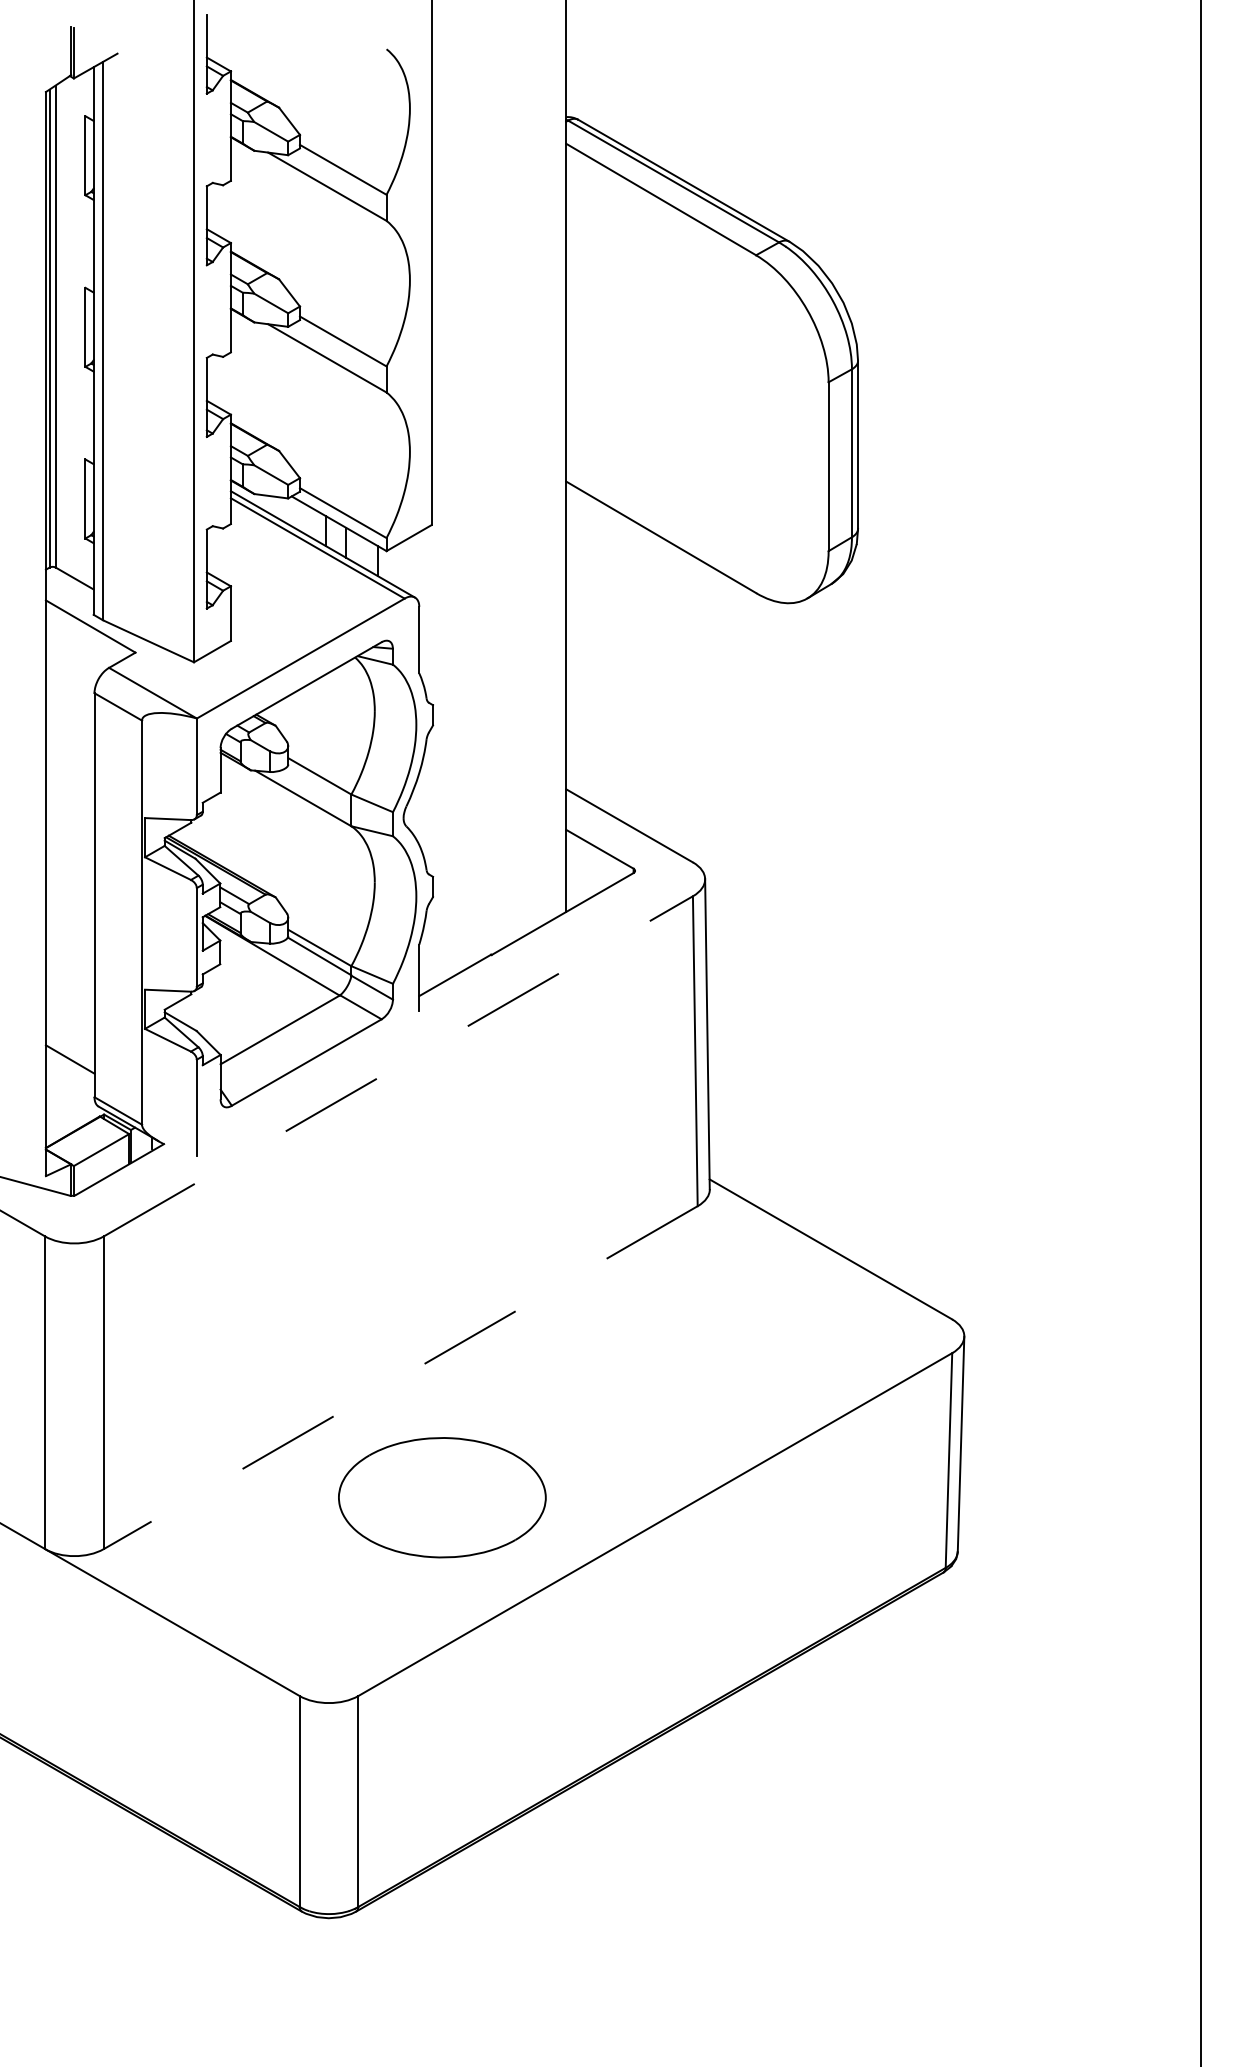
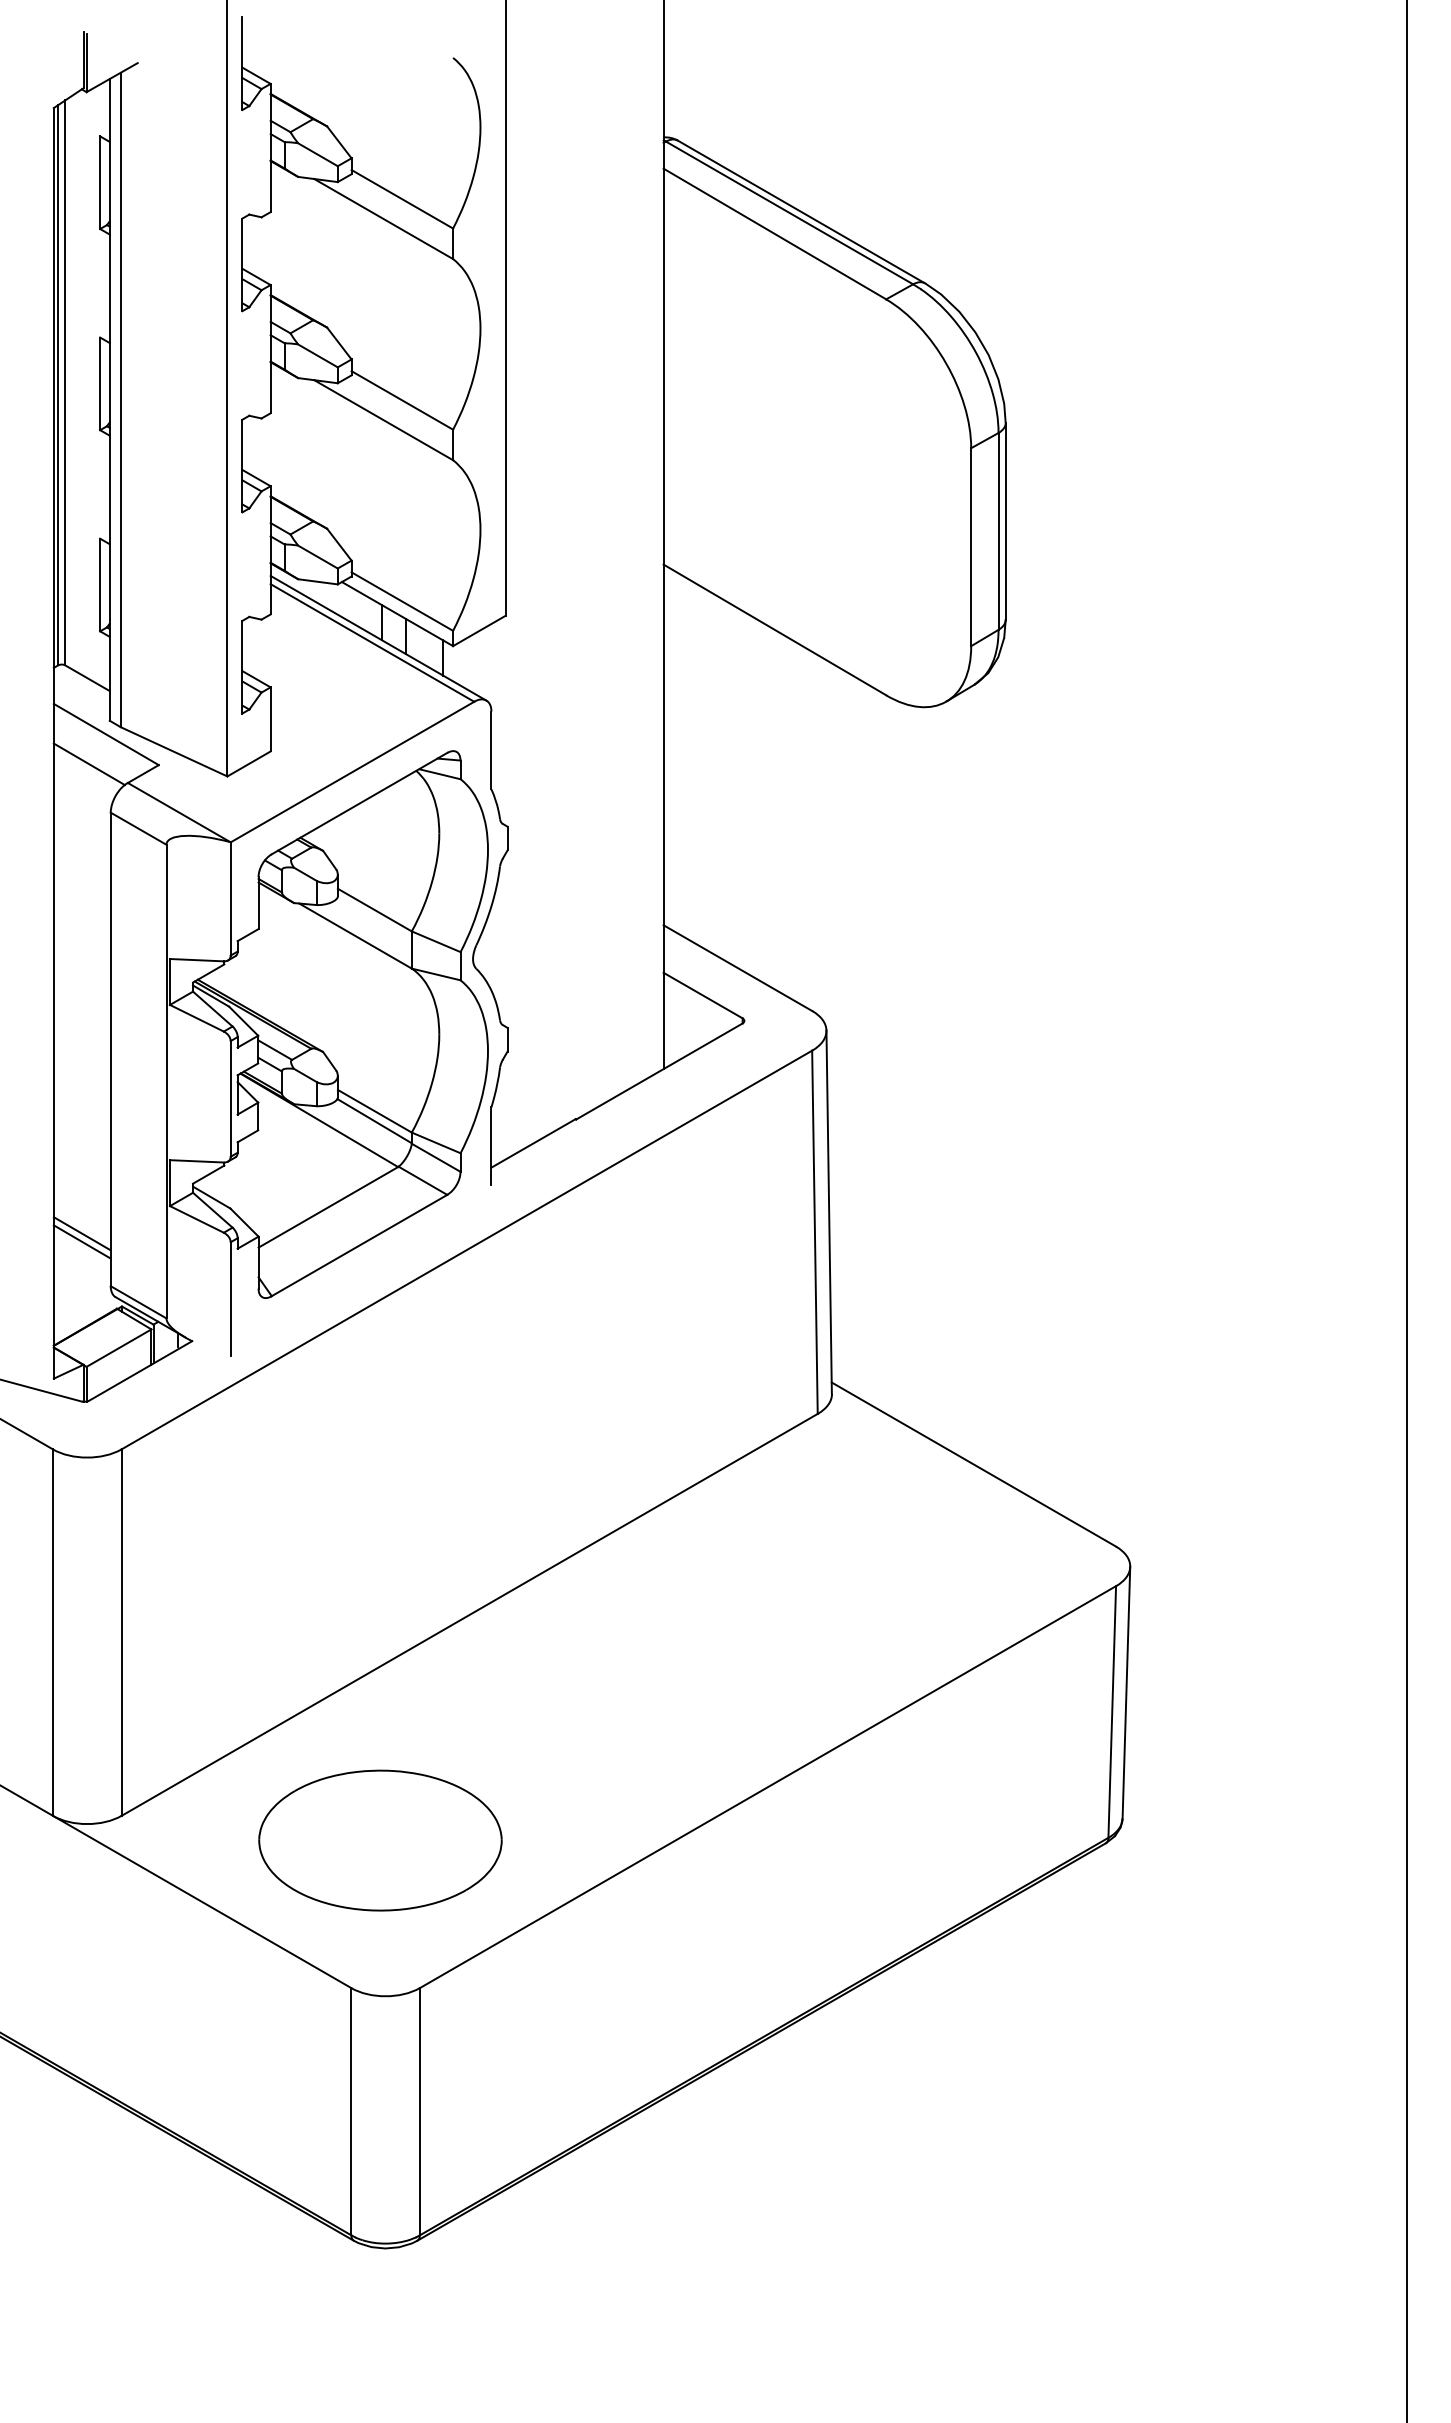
line: (75, 652) -> (88, 764), added
line: (69, 1052) -> (81, 1233), added
line: (398, 1066) -> (466, 1250), dashed -> solid
line: (400, 1377) -> (469, 1614), dashed -> solid
part: (442, 1497) -> (380, 1840), moved

